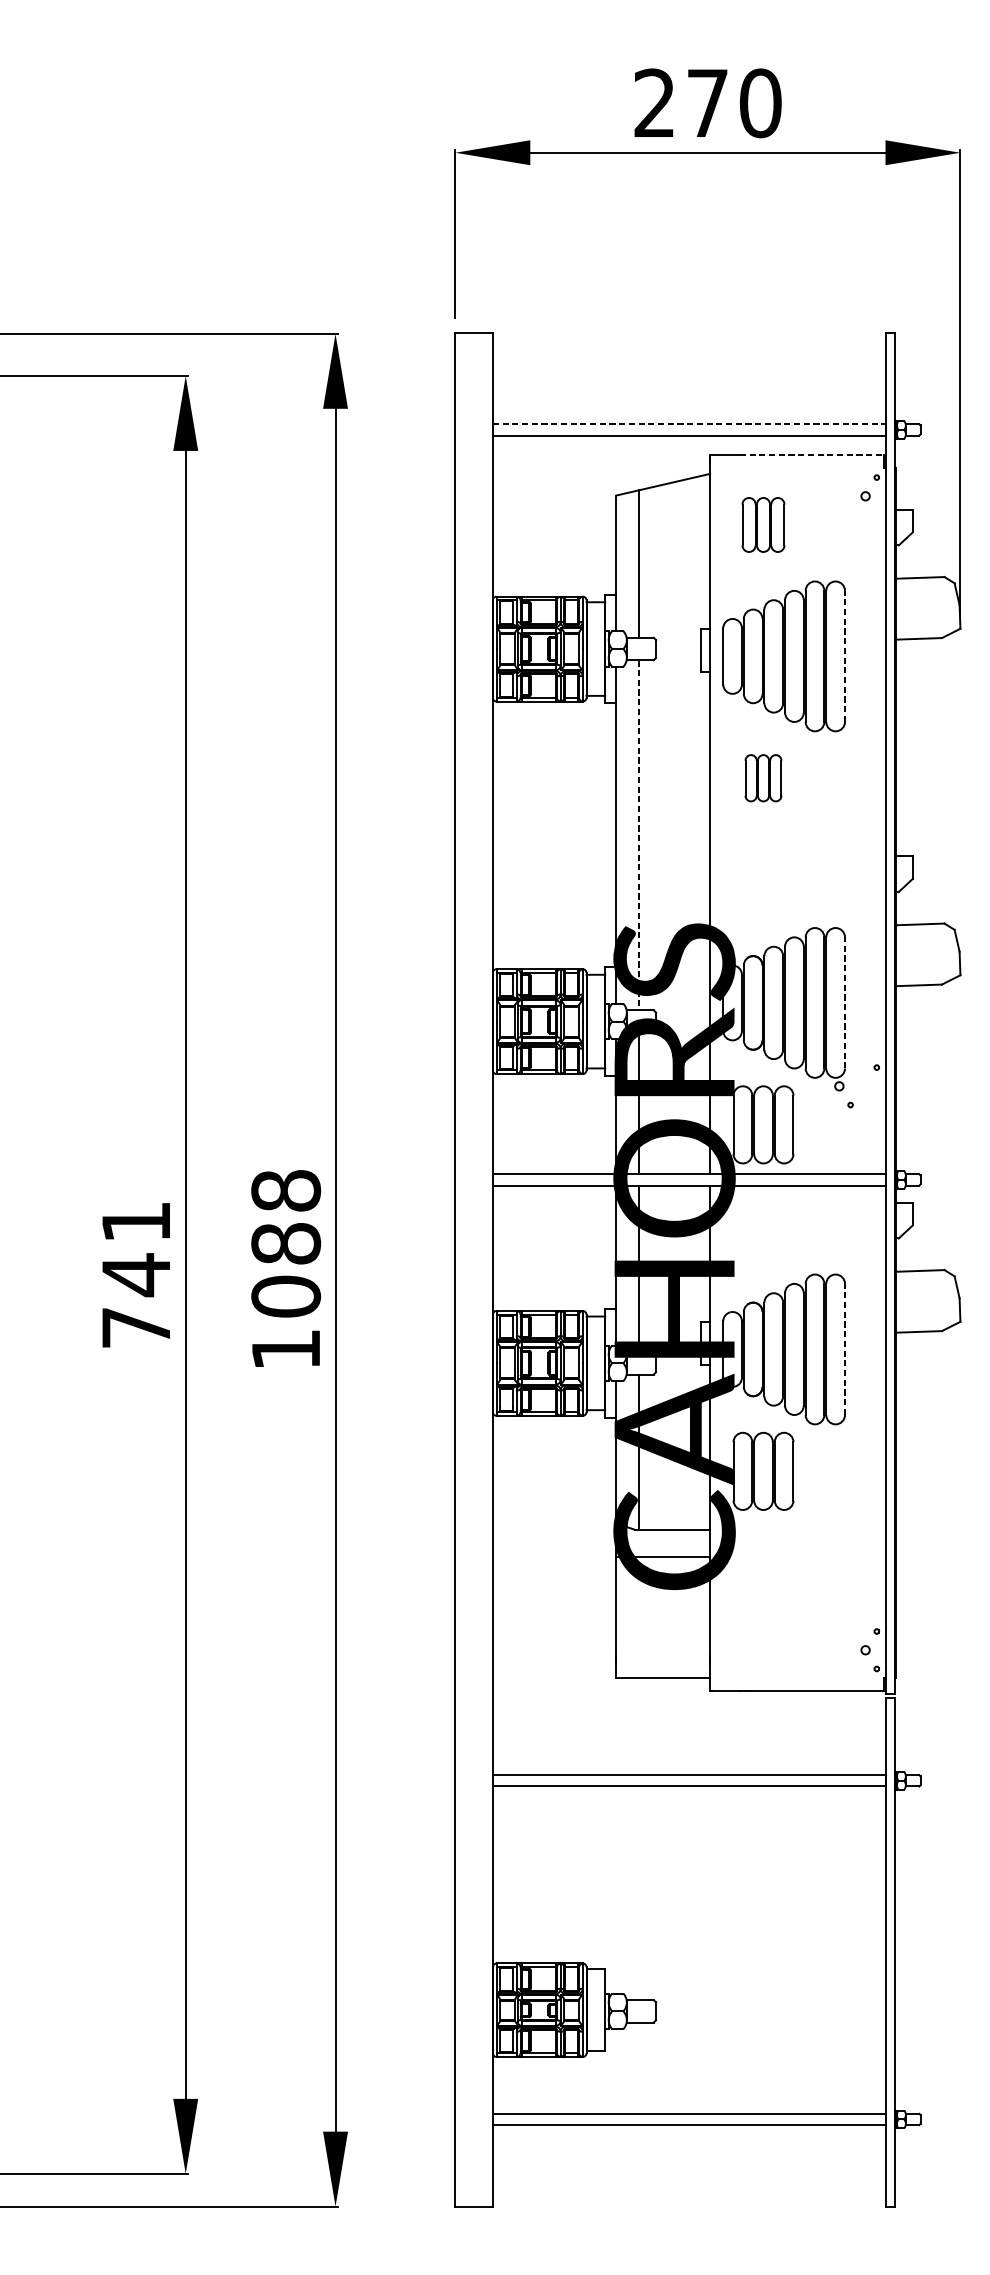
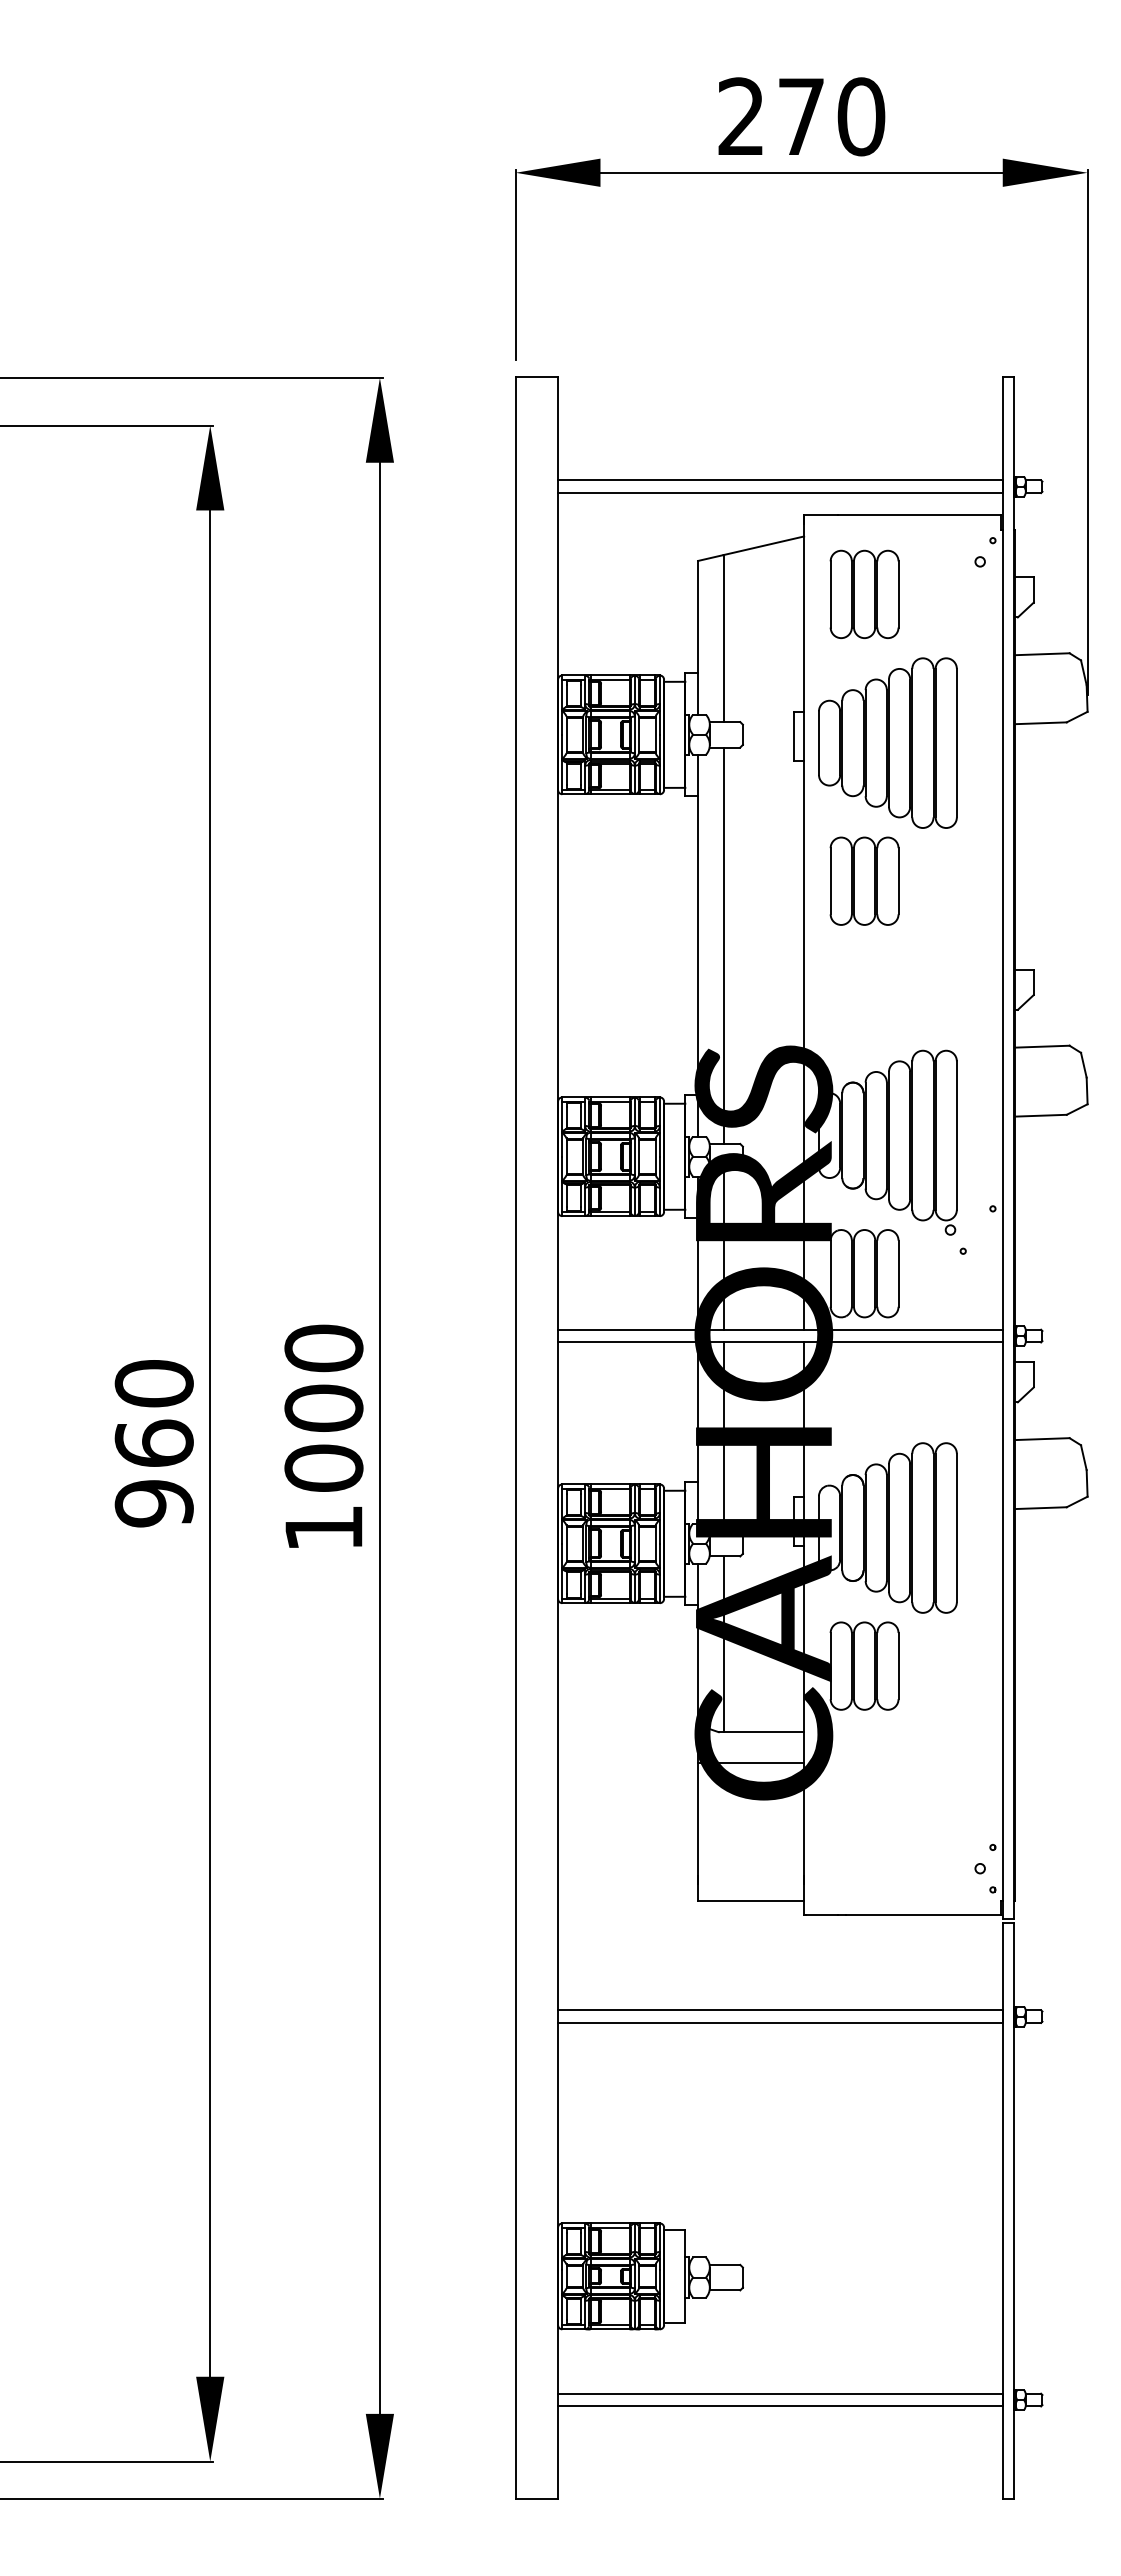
line: (689, 424) -> (780, 480), dashed -> solid
line: (811, 455) -> (919, 515), dashed -> solid
part: (763, 524) -> (864, 593), size x1.43
line: (844, 655) -> (956, 742), dashed -> solid
part: (763, 777) -> (864, 880), size x1.67
line: (638, 835) -> (723, 946), dashed -> solid
line: (844, 1002) -> (956, 1135), dashed -> solid
text: (285, 1216) -> (323, 1377), 1088 -> 1000
text: (135, 1274) -> (153, 1443), 741 -> 960
line: (844, 1348) -> (956, 1527), dashed -> solid

